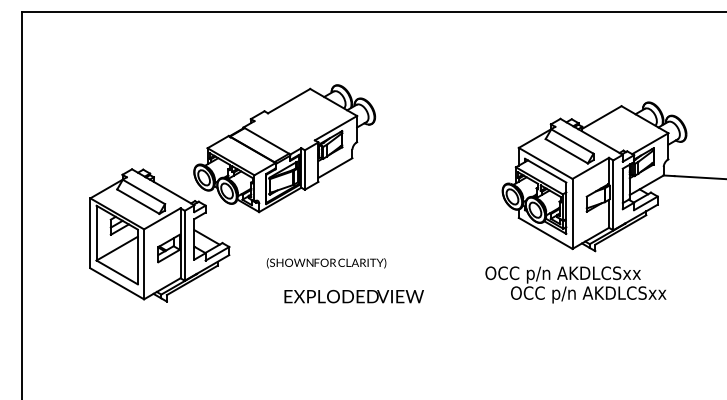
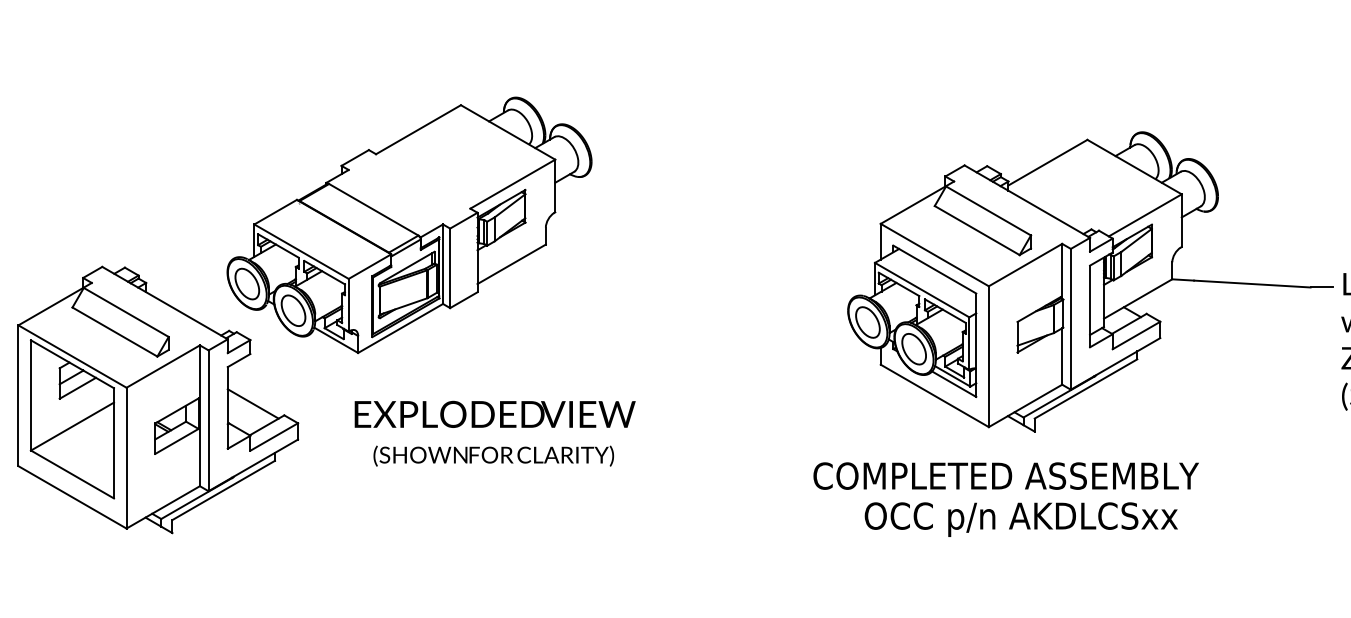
text: (584, 274) -> (1012, 478), OCC p/n AKDLCSxx -> COMPLETED ASSEMBLY
text: (353, 296) -> (493, 414), moved

